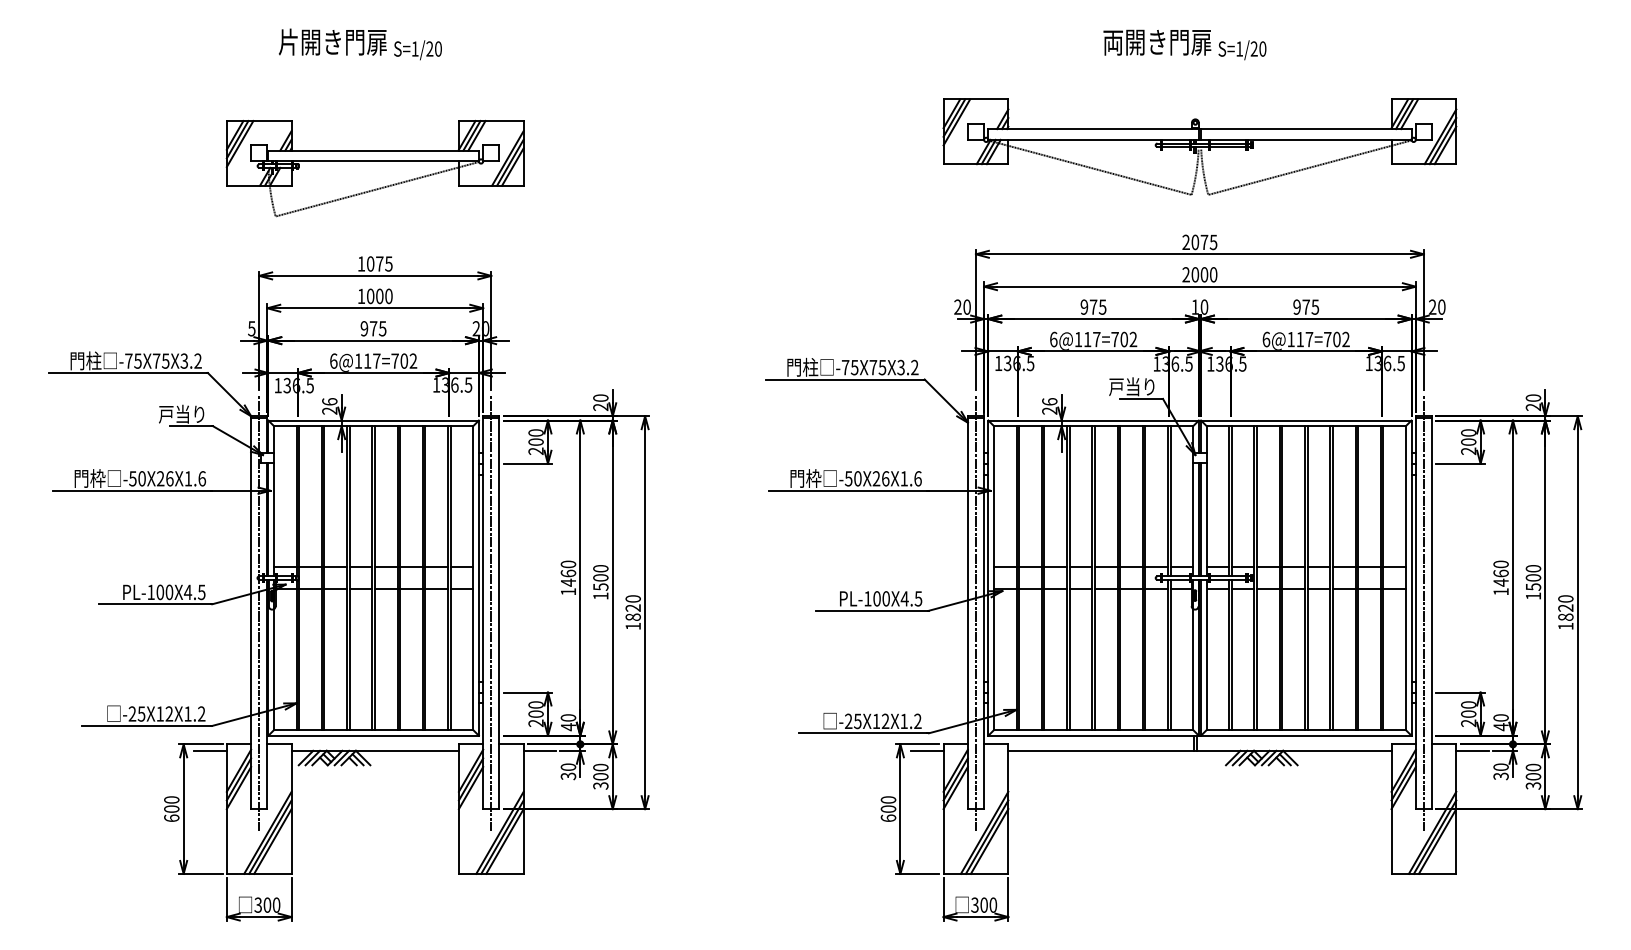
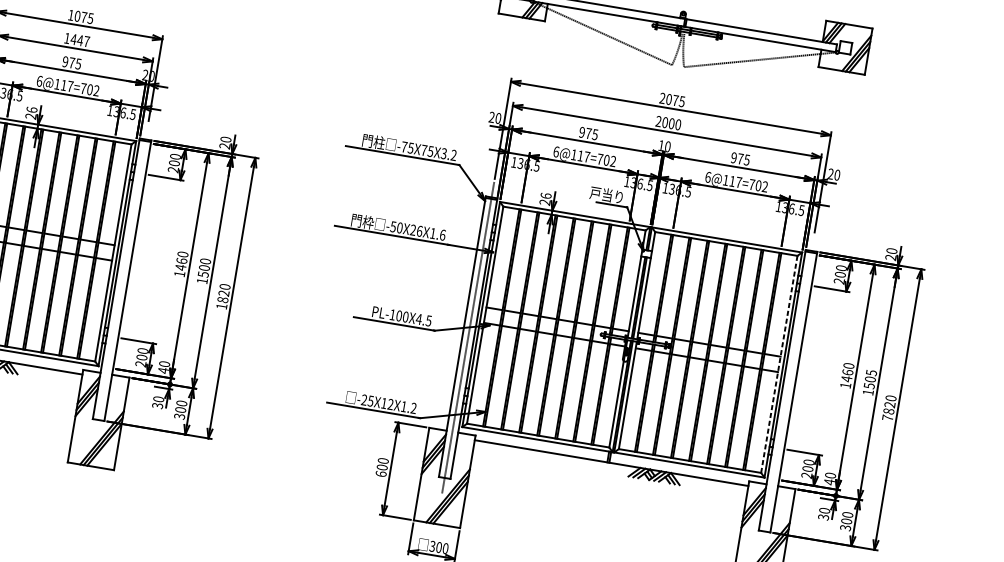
text: (379, 296) -> (80, 40), 1000 -> 1447
text: (1533, 568) -> (871, 372), 1500 -> 1505
line: (1405, 578) -> (778, 364), solid -> dashed
line: (491, 612) -> (122, 279), removed
line: (1423, 612) -> (787, 391), removed
text: (1565, 626) -> (887, 418), 1820 -> 7820
line: (539, 750) -> (140, 383), removed
line: (927, 750) -> (417, 430), removed
line: (1472, 750) -> (806, 495), removed

